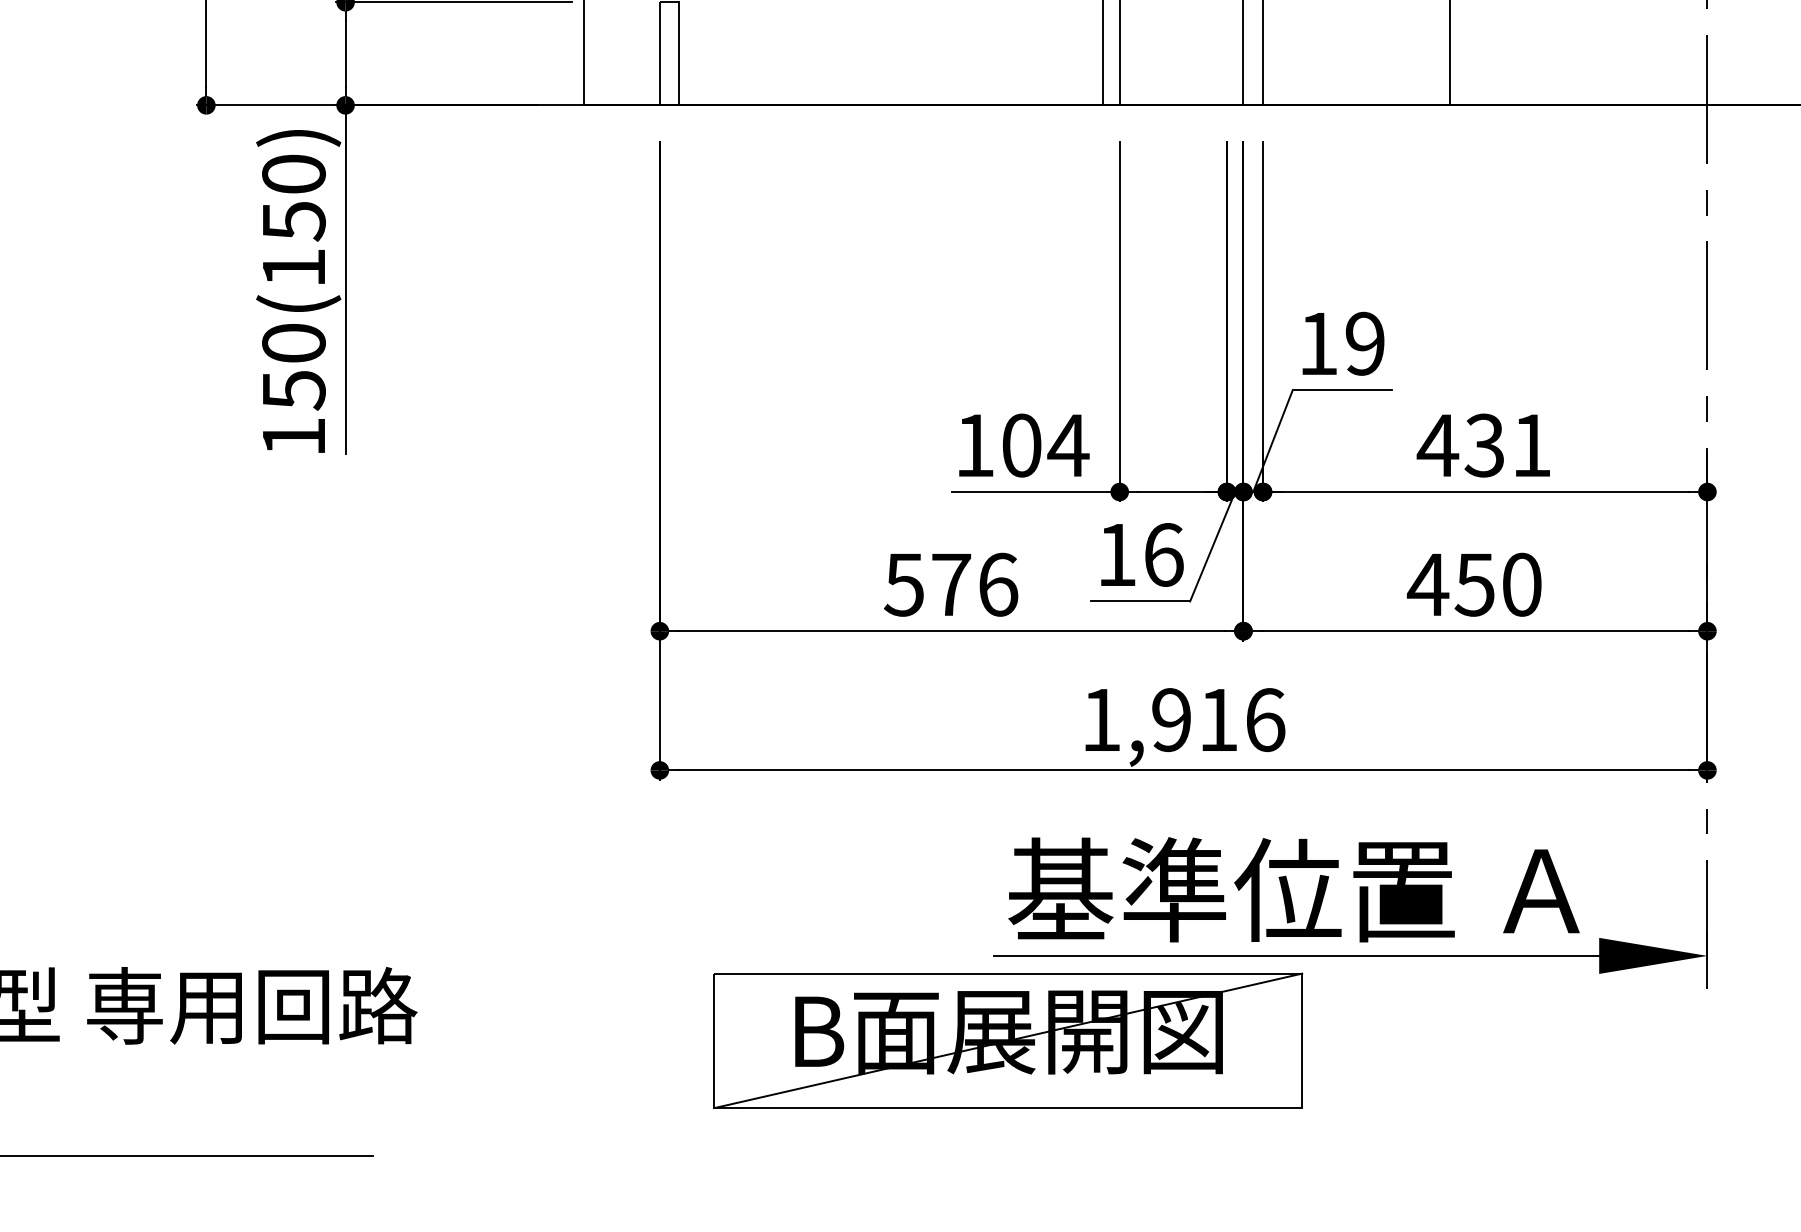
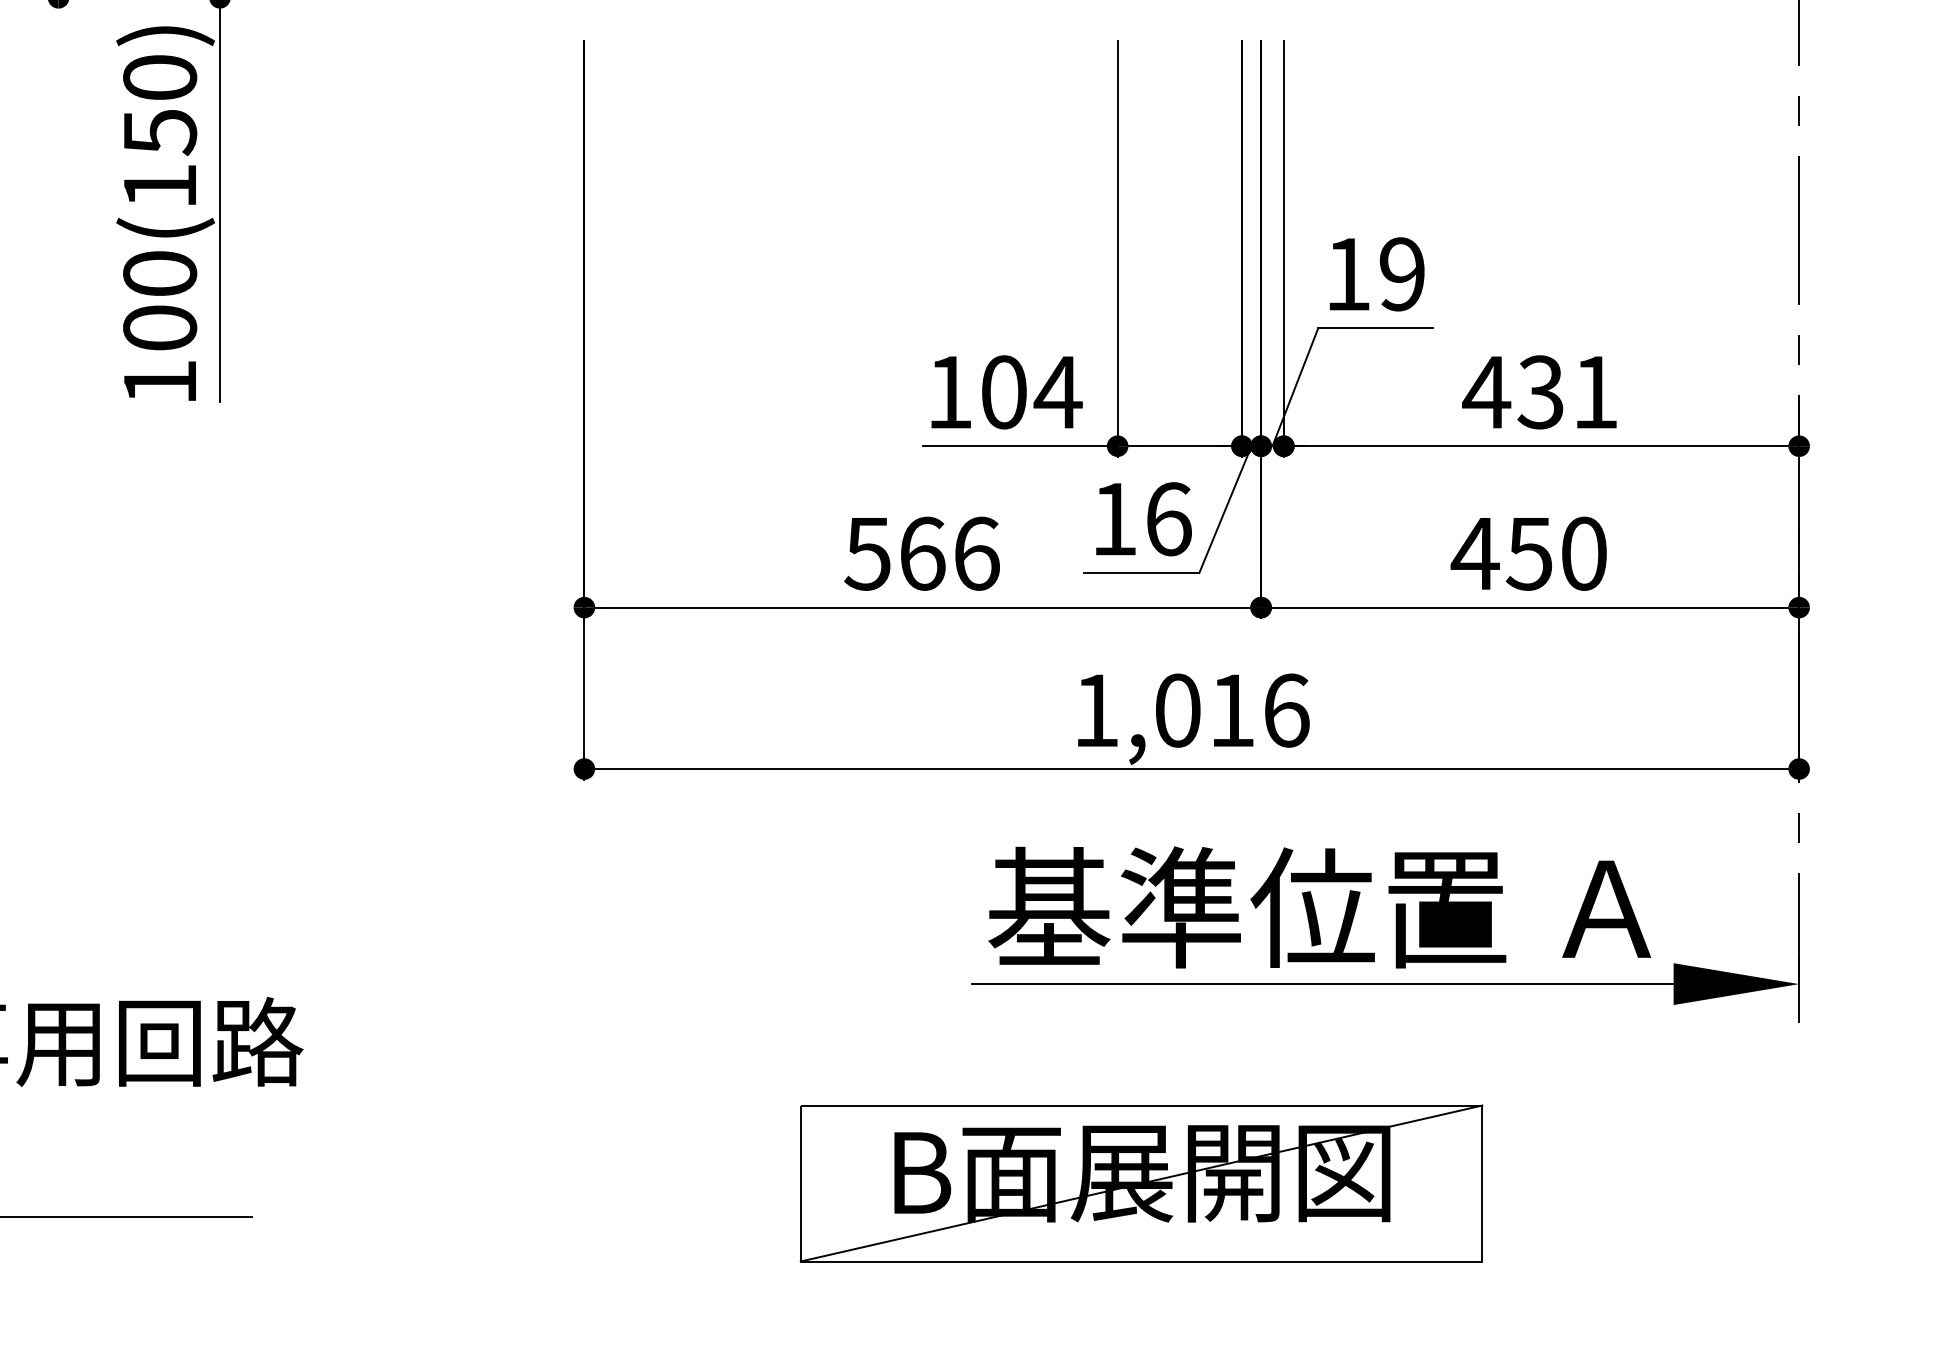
text: (293, 390) -> (159, 328), 150(150) -> 100(150)
text: (951, 584) -> (922, 553), 576 -> 566
text: (1171, 720) -> (1177, 711), 1,916 -> 1,016
part: (1008, 1040) -> (1141, 1183), moved

